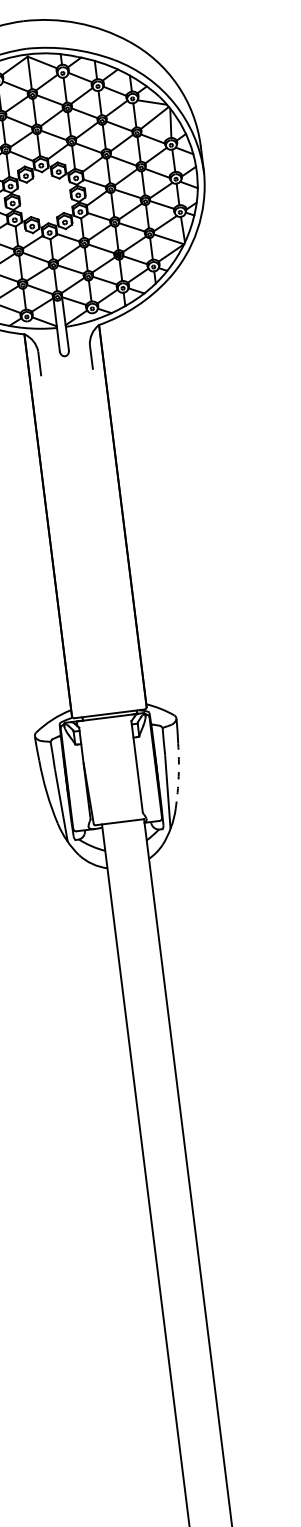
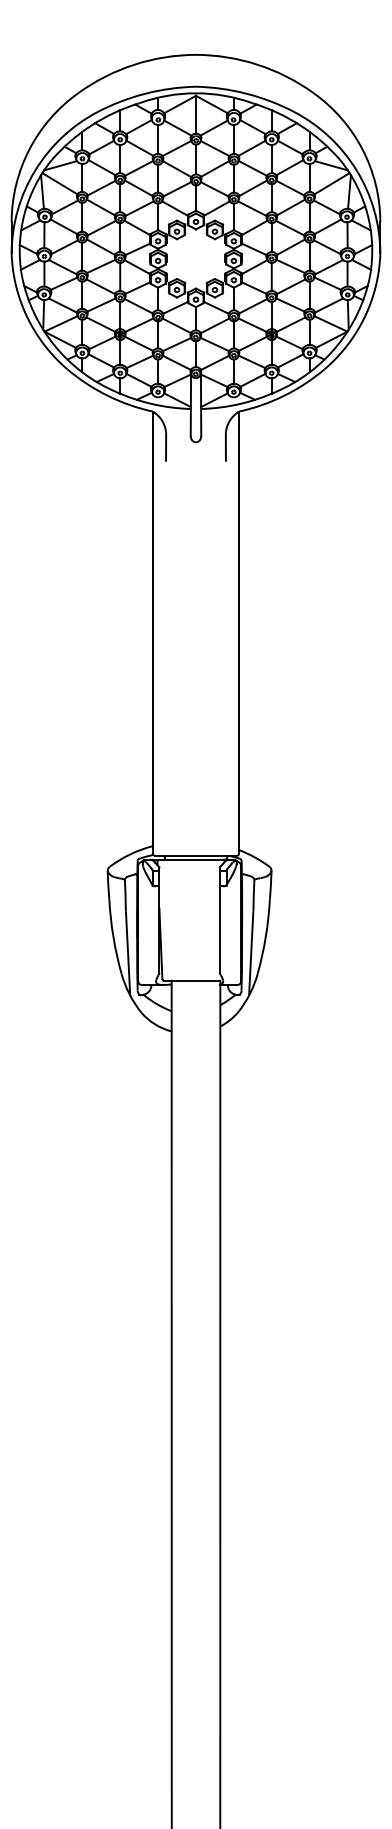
arc: (178, 776) -> (265, 936), dashed -> solid

